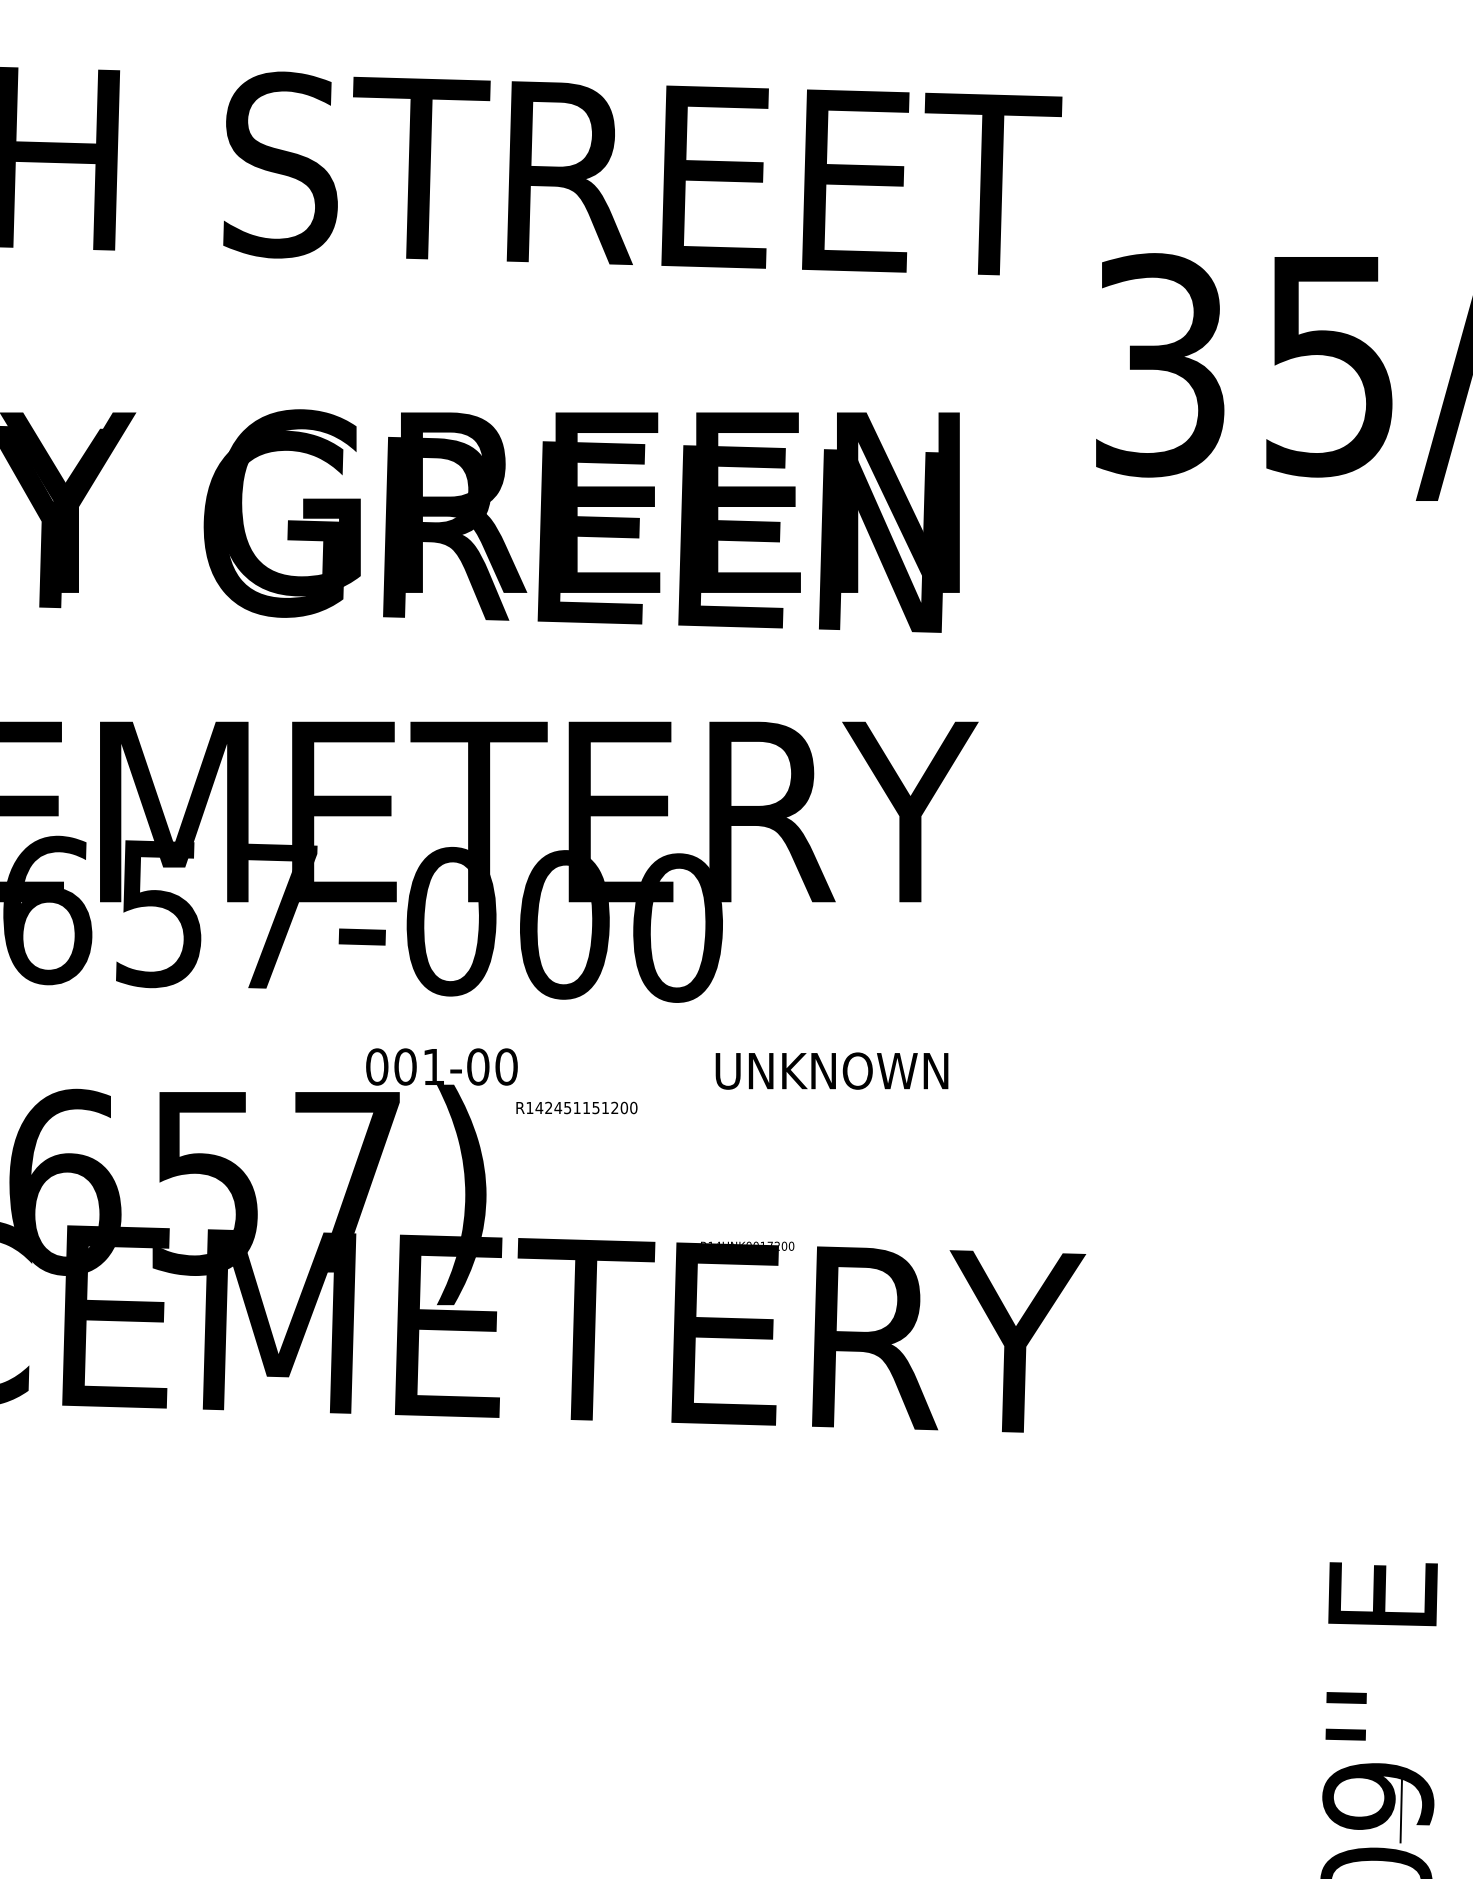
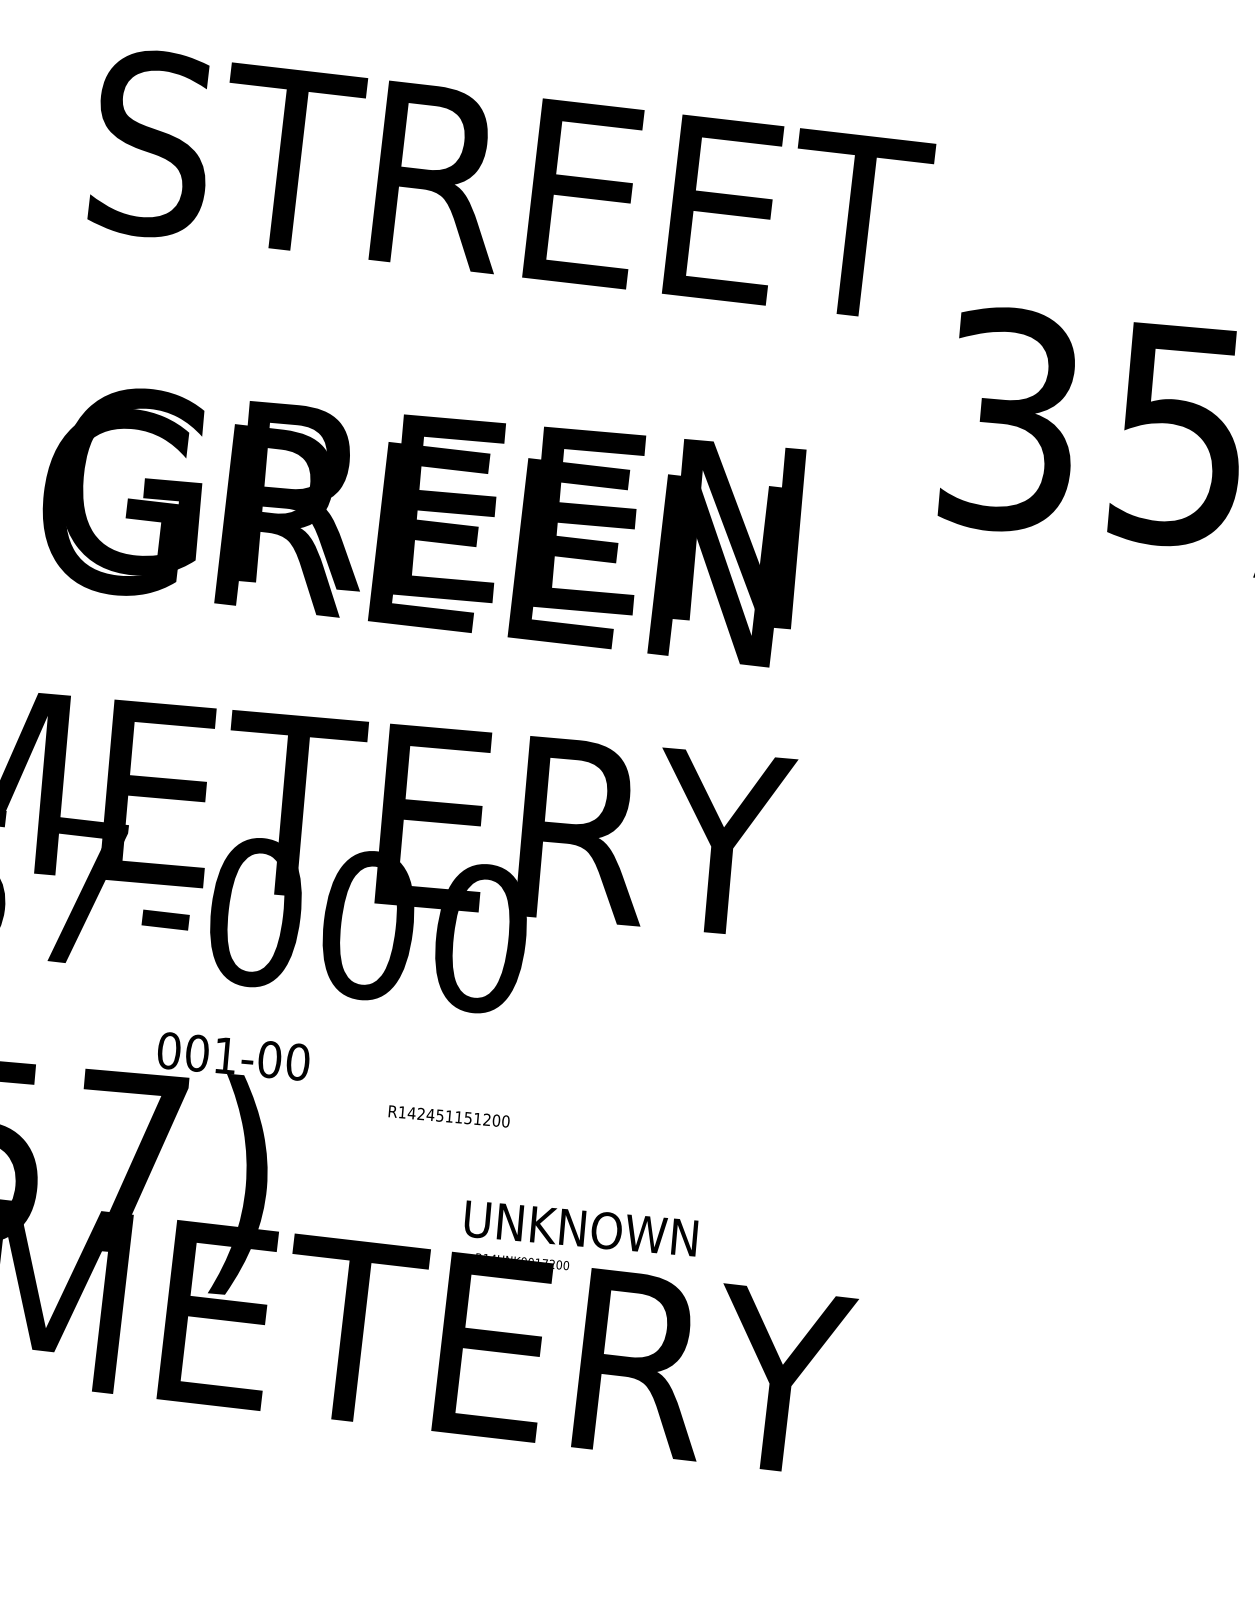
text: (831, 1070) -> (580, 1227), moved
text: (576, 1107) -> (448, 1115), moved

